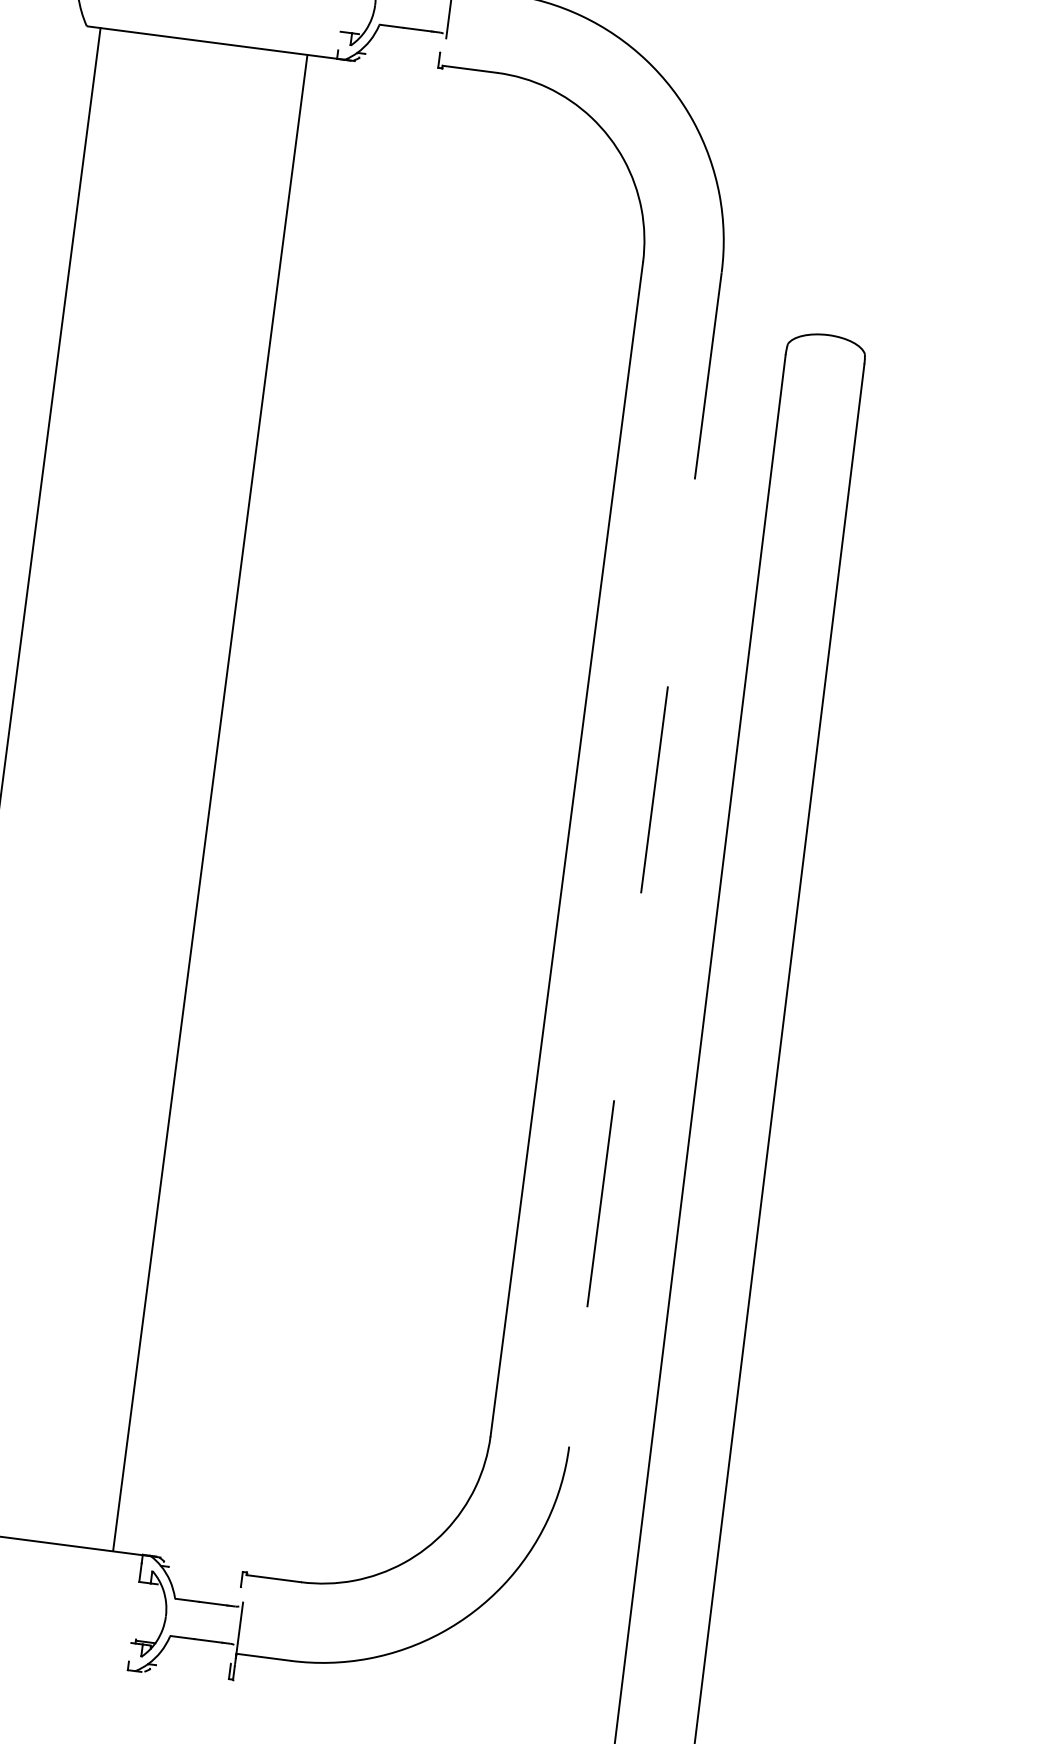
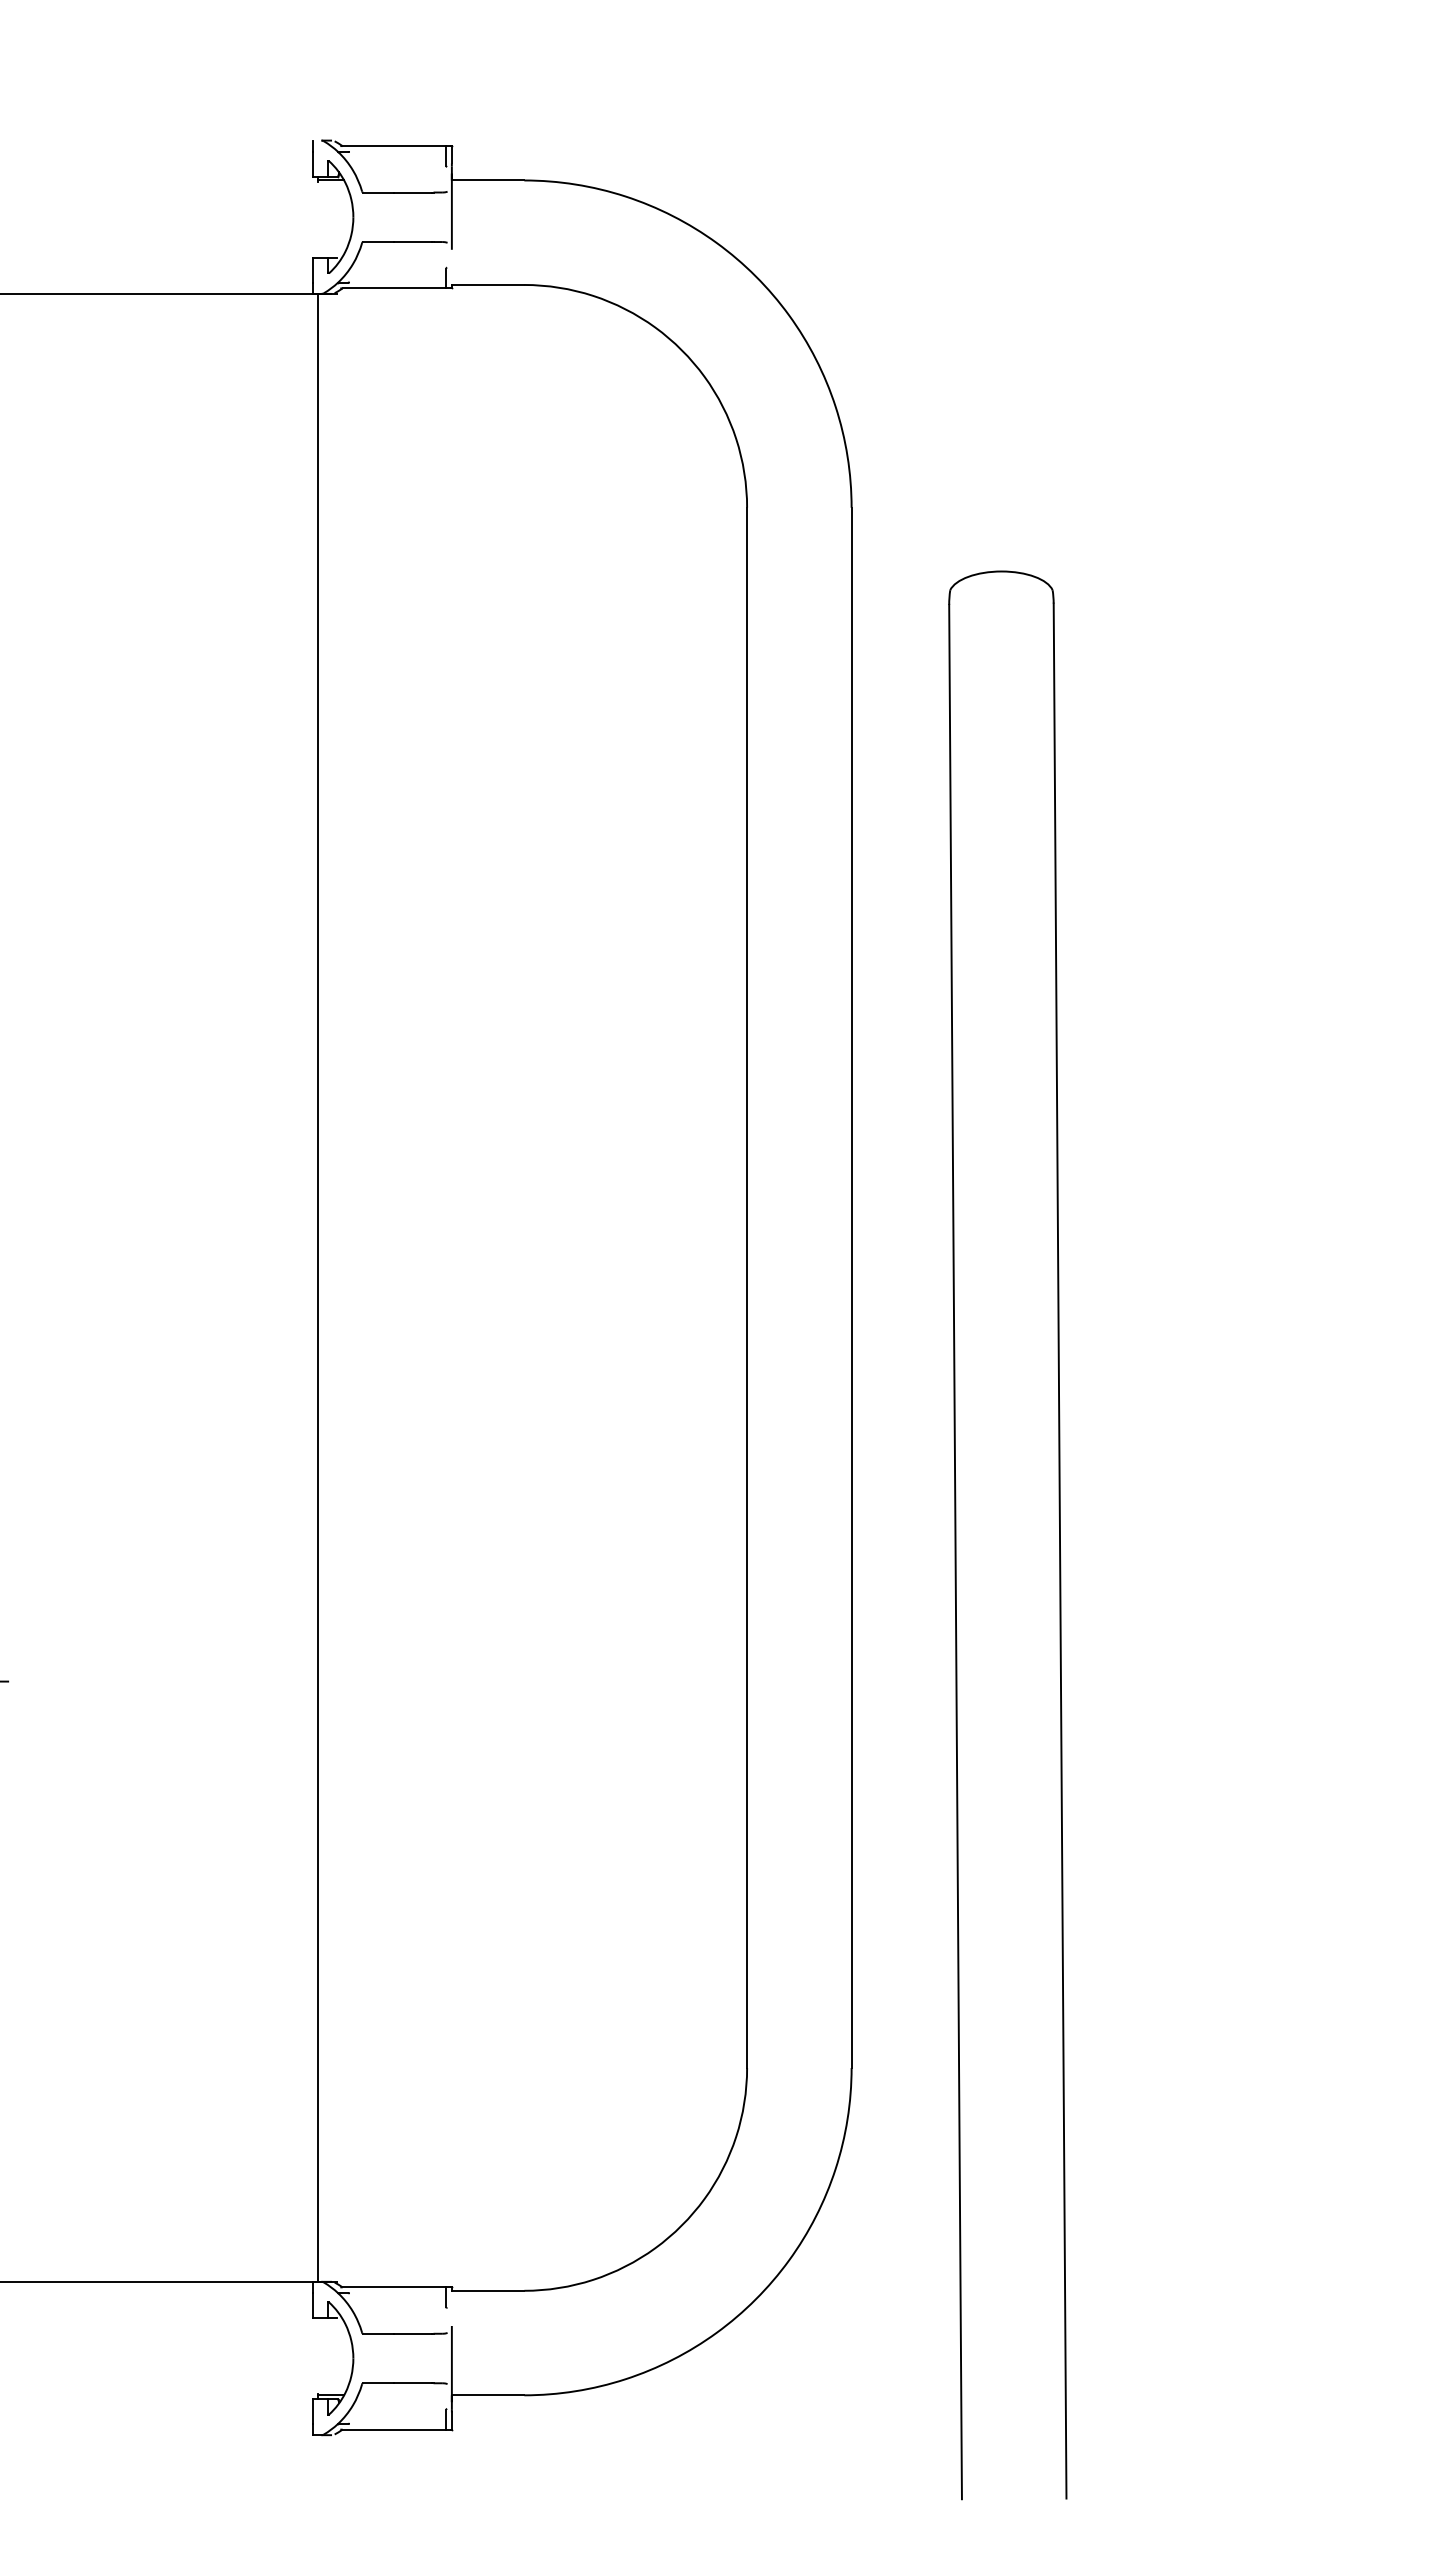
line: (339, 40) -> (312, 269), added
line: (399, 62) -> (394, 288), added
line: (210, 802) -> (318, 1287), moved
line: (645, 859) -> (851, 1288), dashed -> solid
line: (203, 1567) -> (394, 2287), added
line: (129, 1652) -> (312, 2411), added
line: (189, 1673) -> (394, 2429), added

